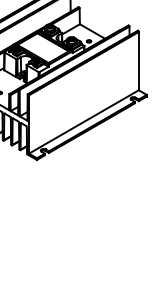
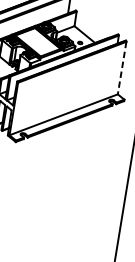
line: (138, 61) -> (121, 68), solid -> dashed

